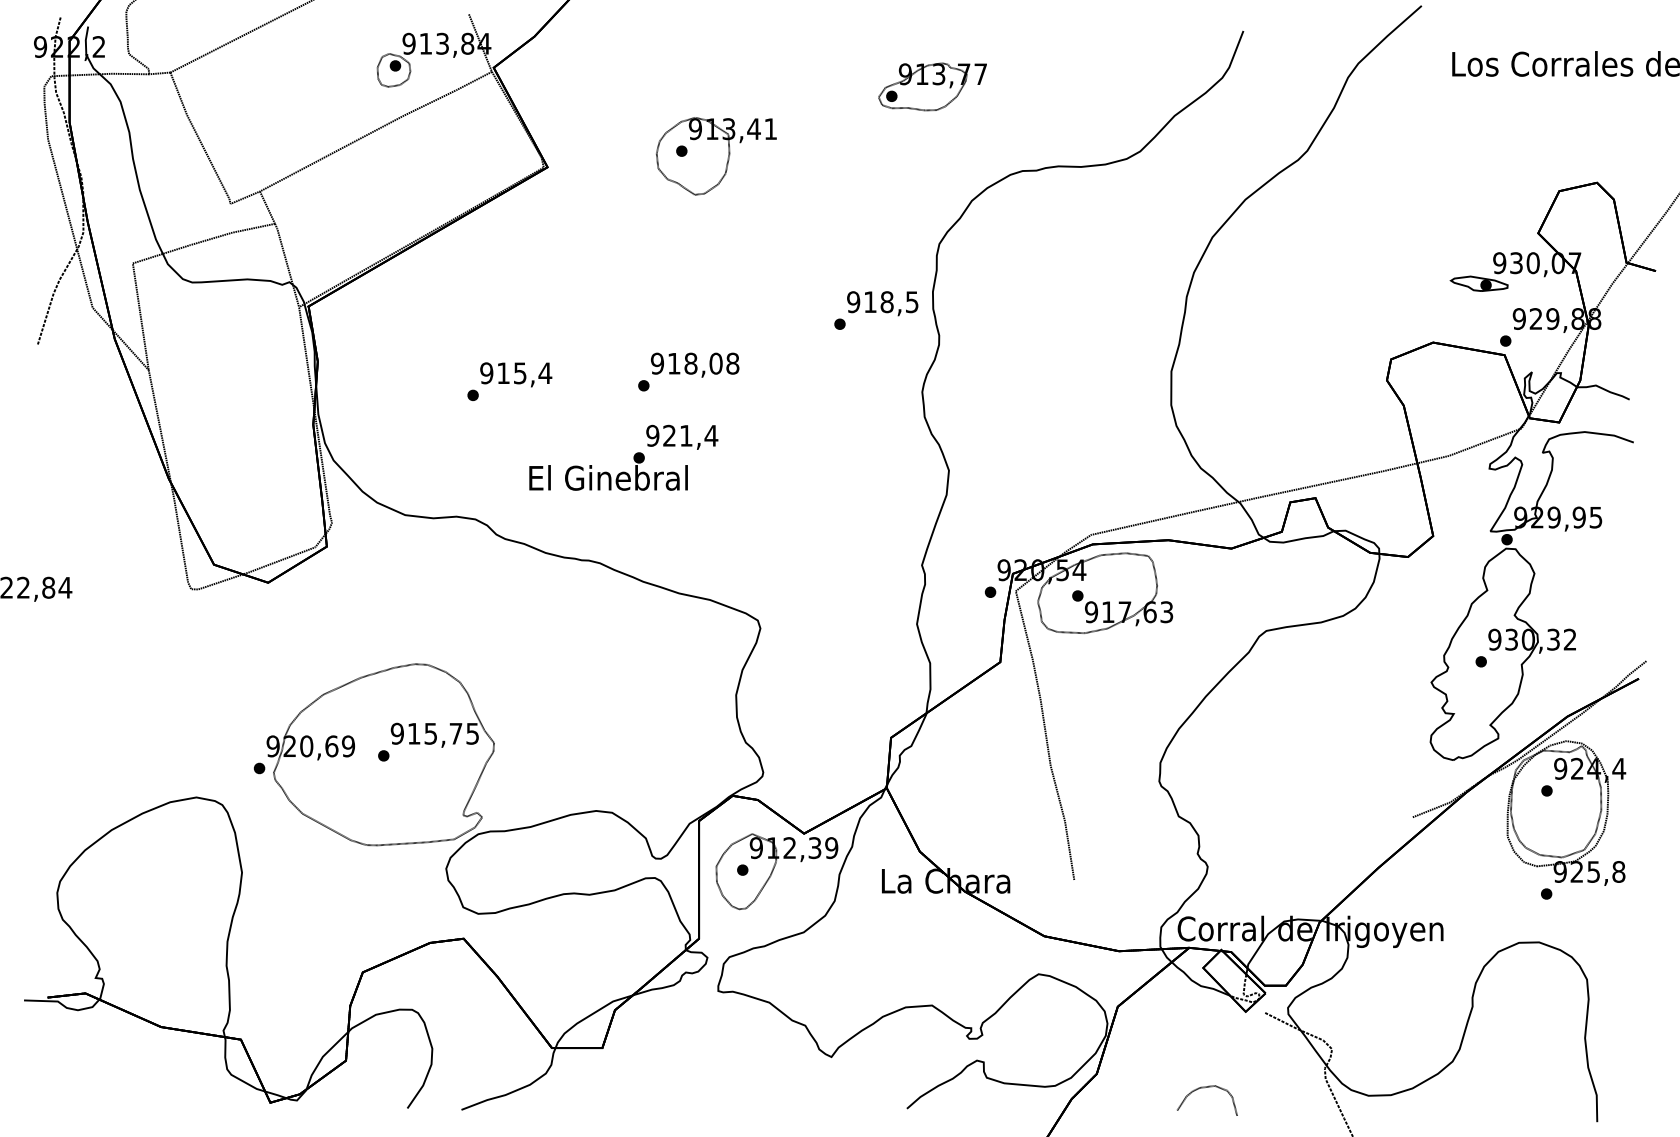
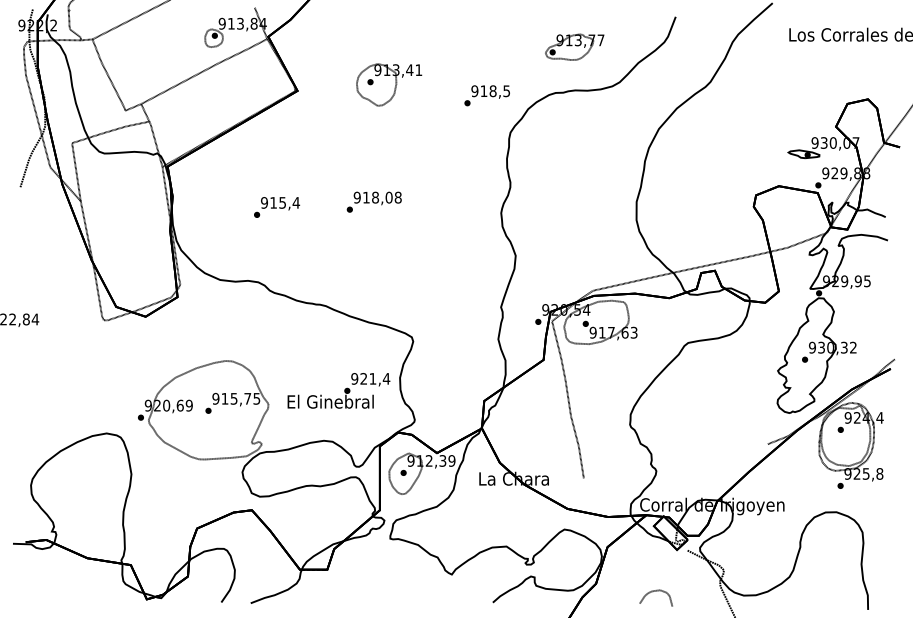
part: (931, 85) -> (574, 46), moved
text: (874, 310) -> (486, 95), moved
text: (622, 457) -> (338, 390), moved

